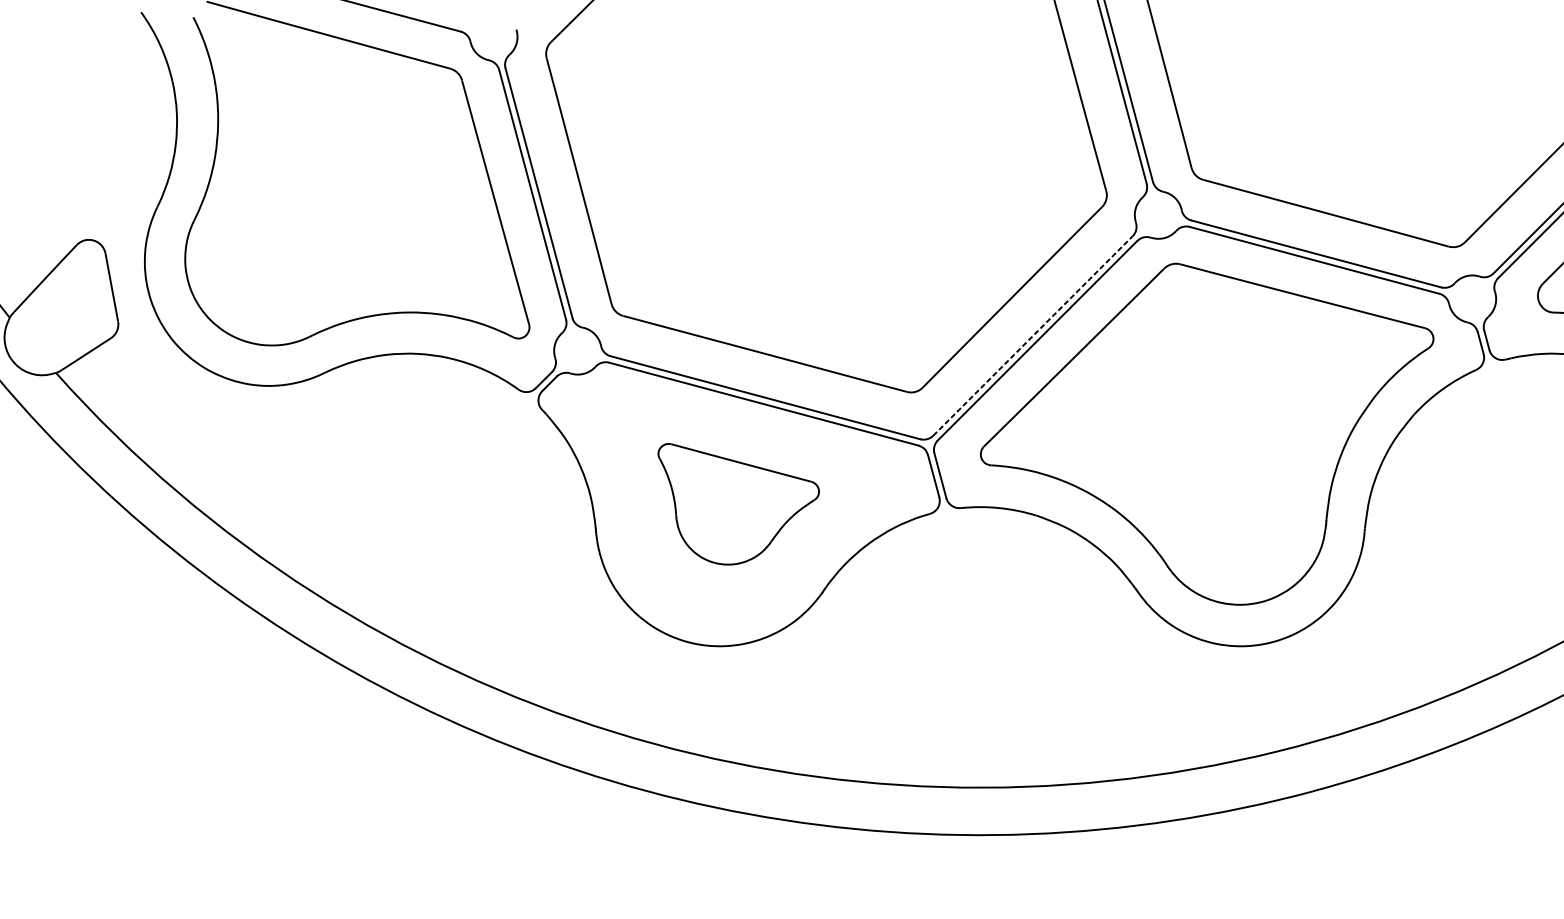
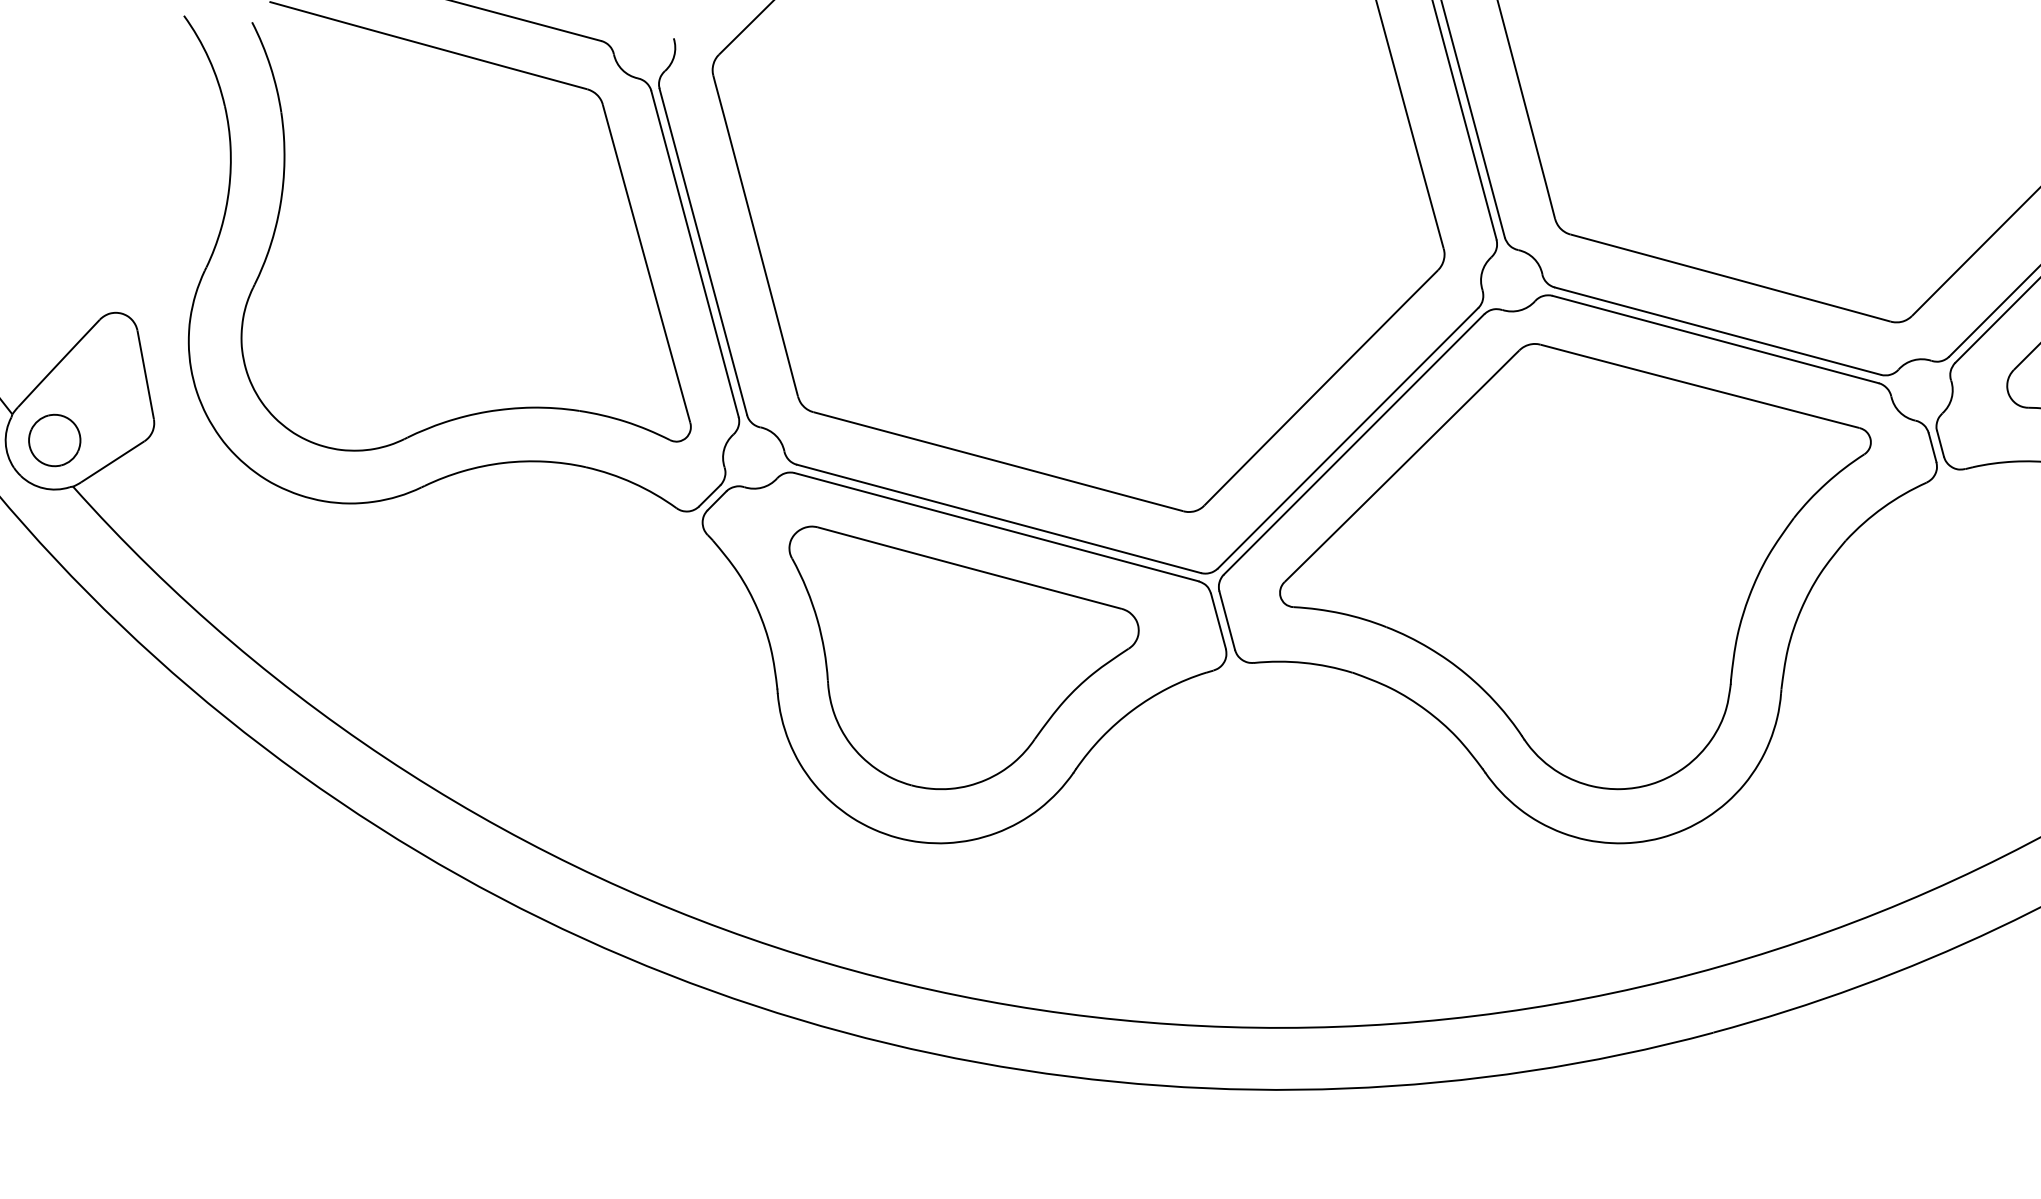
line: (1033, 335) -> (1348, 437), dashed -> solid
part: (41, 337) -> (54, 440), added
part: (738, 503) -> (963, 657), size x1.67

